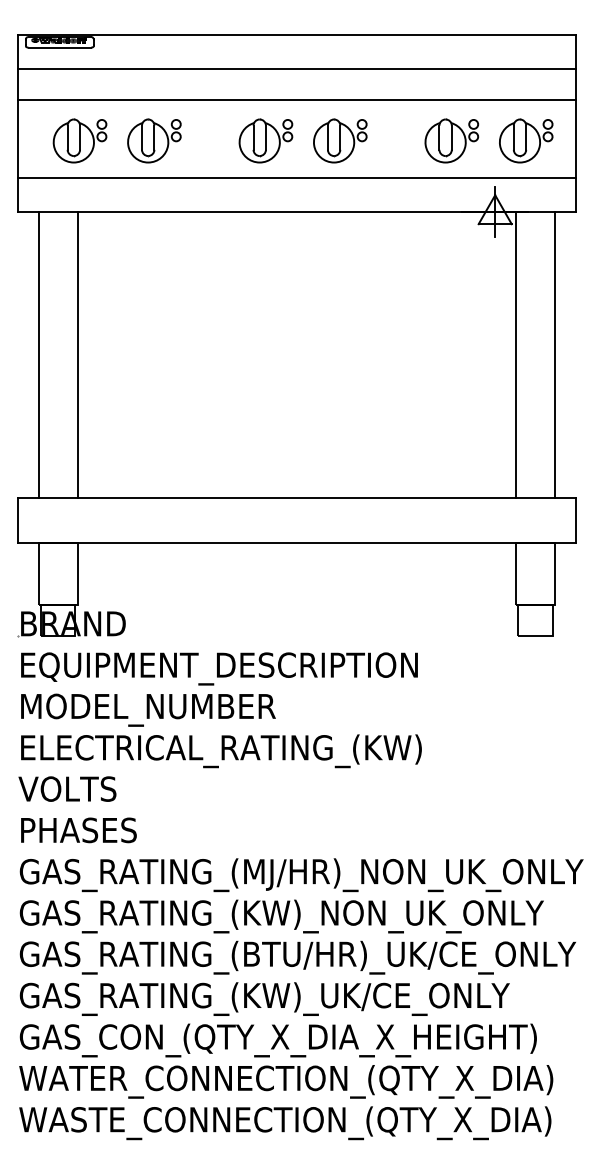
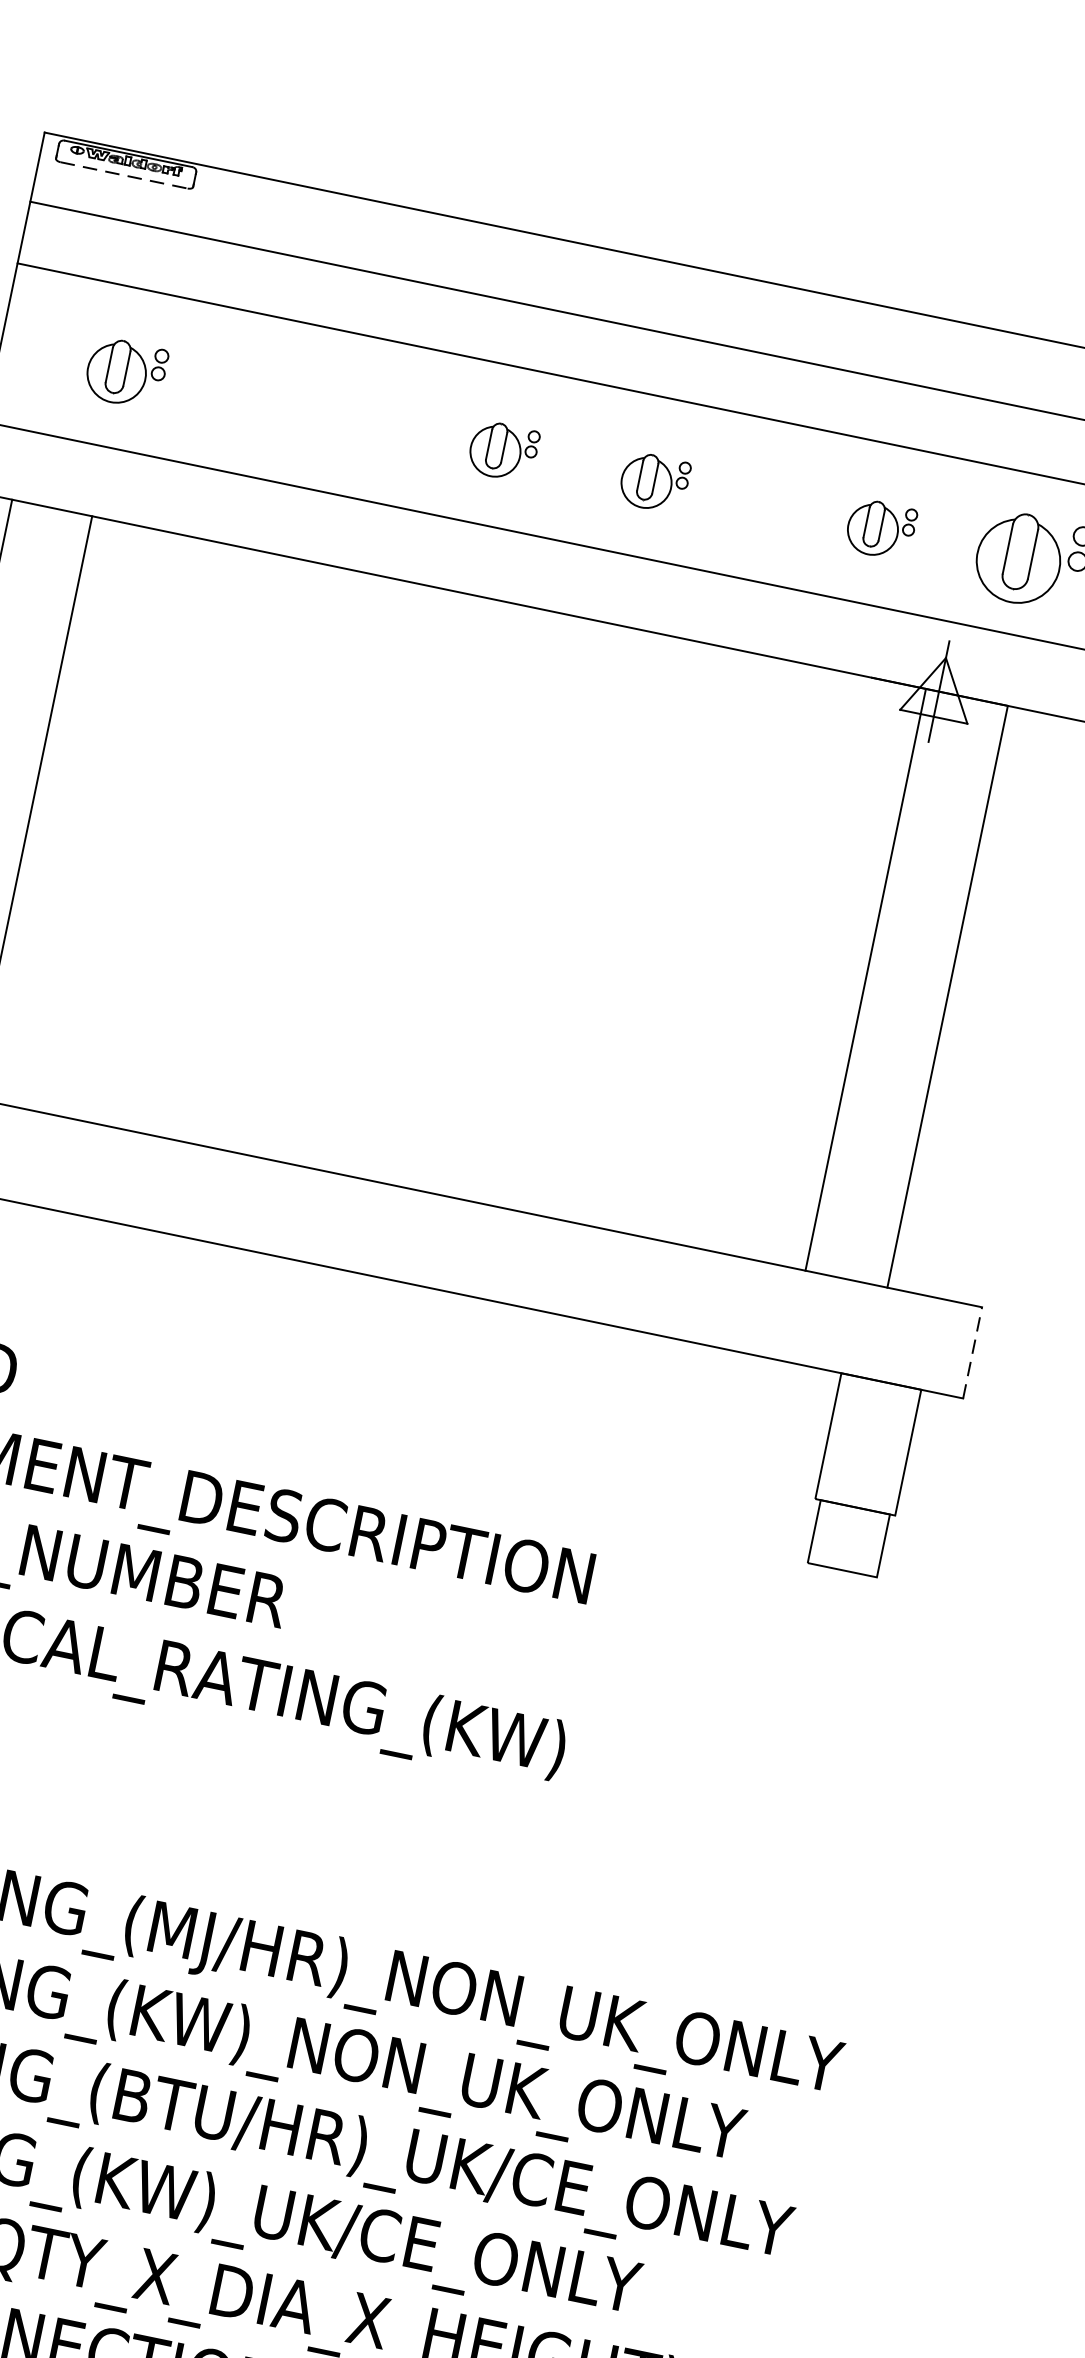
line: (60, 47) -> (125, 175), solid -> dashed
part: (79, 140) -> (125, 372), size x0.7
part: (154, 140) -> (277, 403), removed
part: (265, 140) -> (502, 450), size x0.6
part: (340, 140) -> (654, 481), size x0.6
part: (451, 140) -> (880, 528), size x0.6
line: (515, 354) -> (865, 978), moved
line: (555, 354) -> (948, 995), moved
line: (575, 520) -> (972, 1352), solid -> dashed

